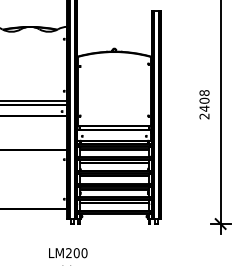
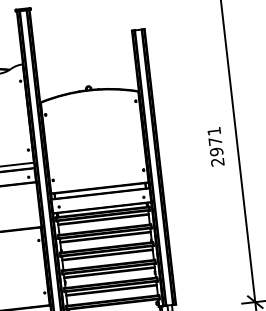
text: (204, 100) -> (215, 141), 2408 -> 2971

